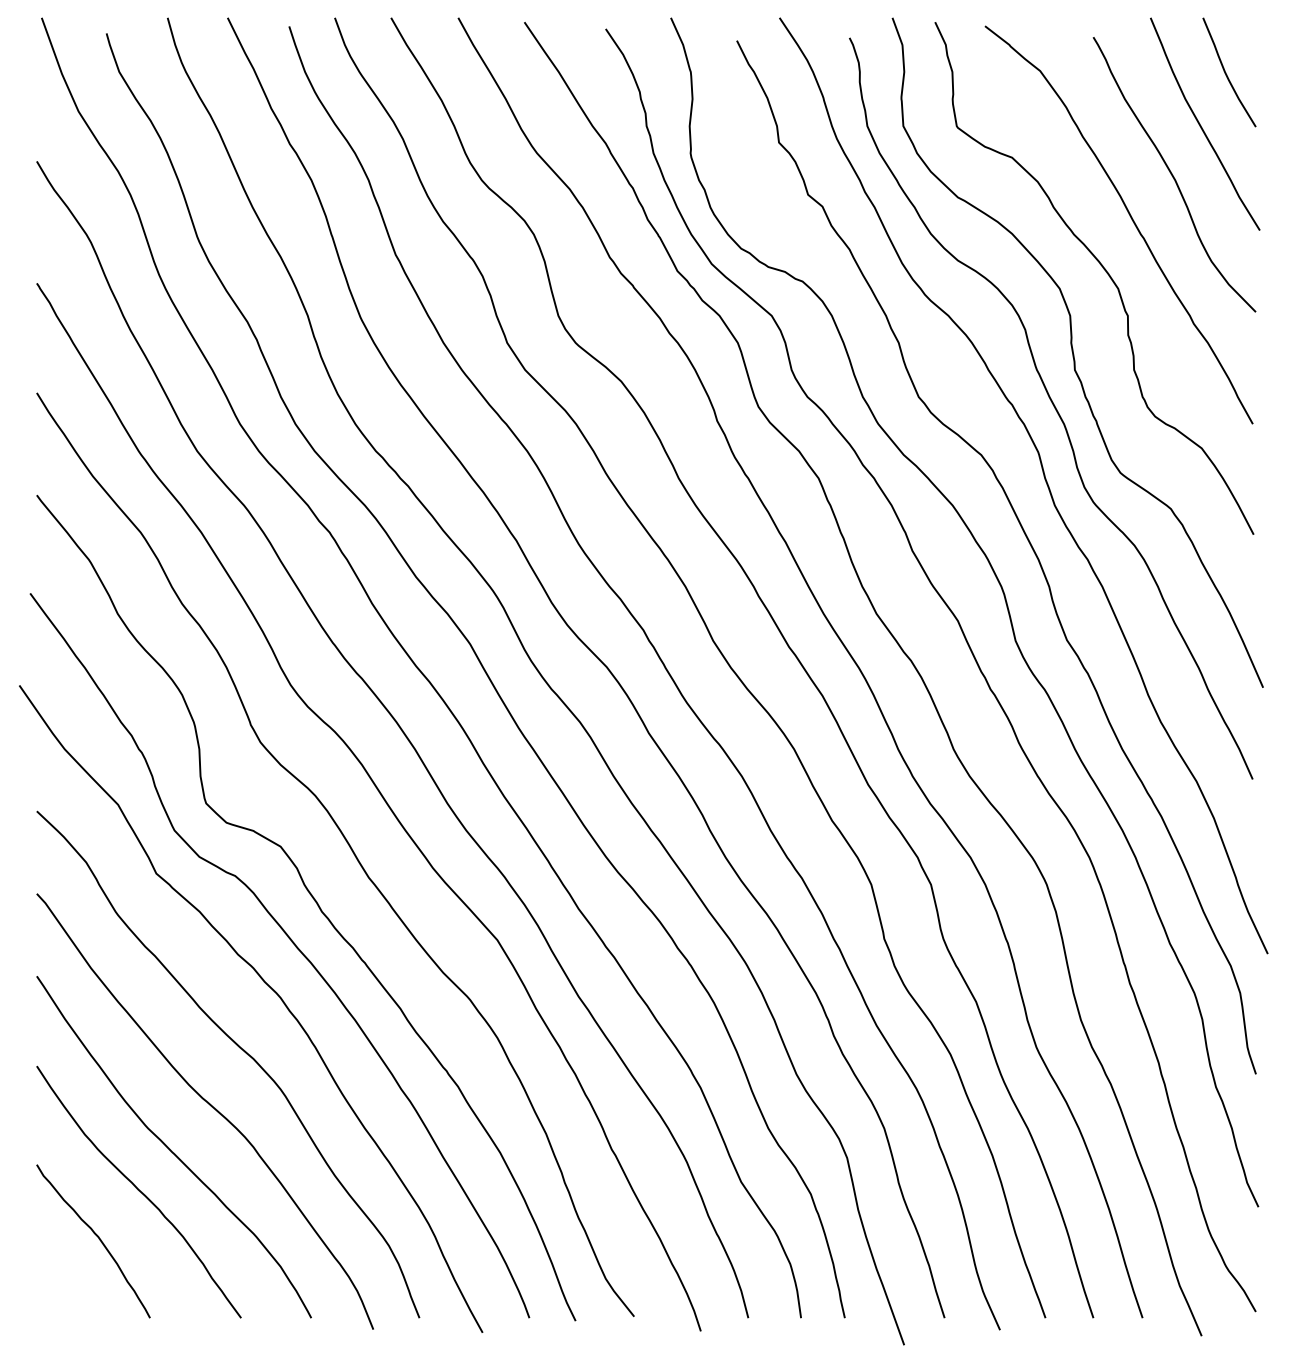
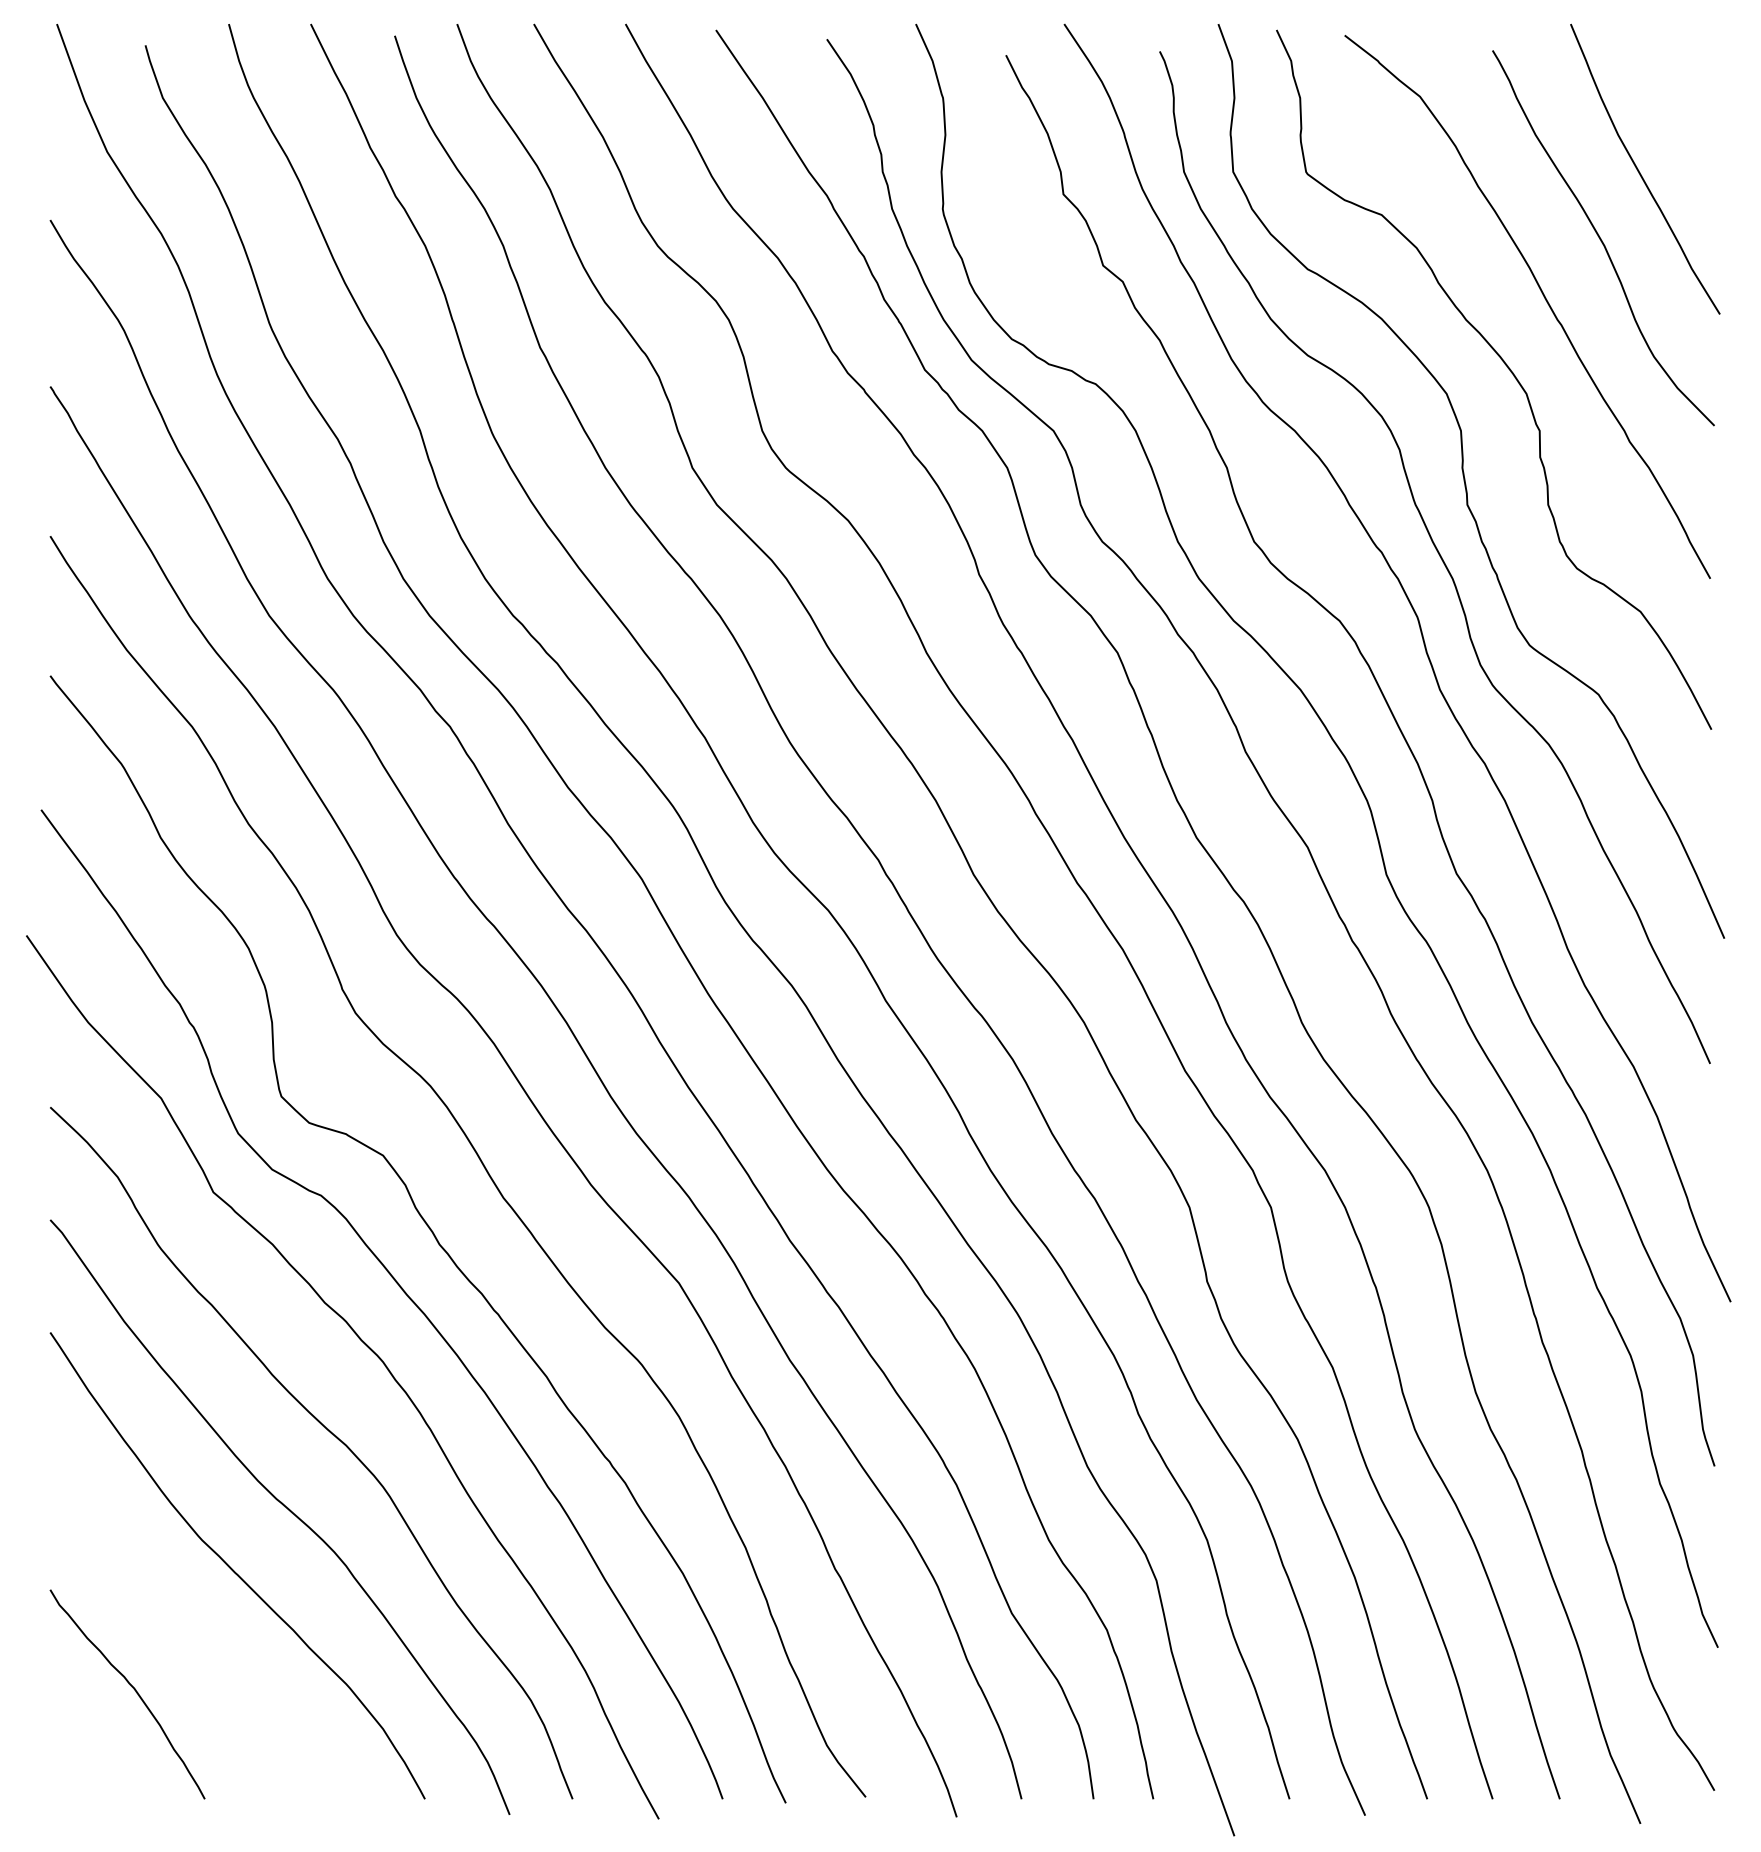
curve: (1226, 73) -> (1674, 100), removed
curve: (139, 1191) -> (190, 1626), removed

